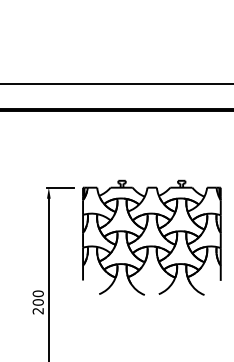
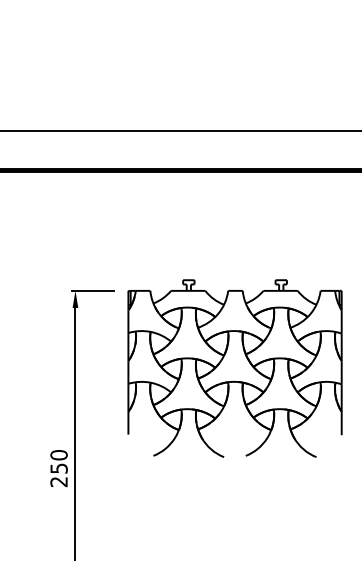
text: (37, 302) -> (57, 468), 200 -> 250

